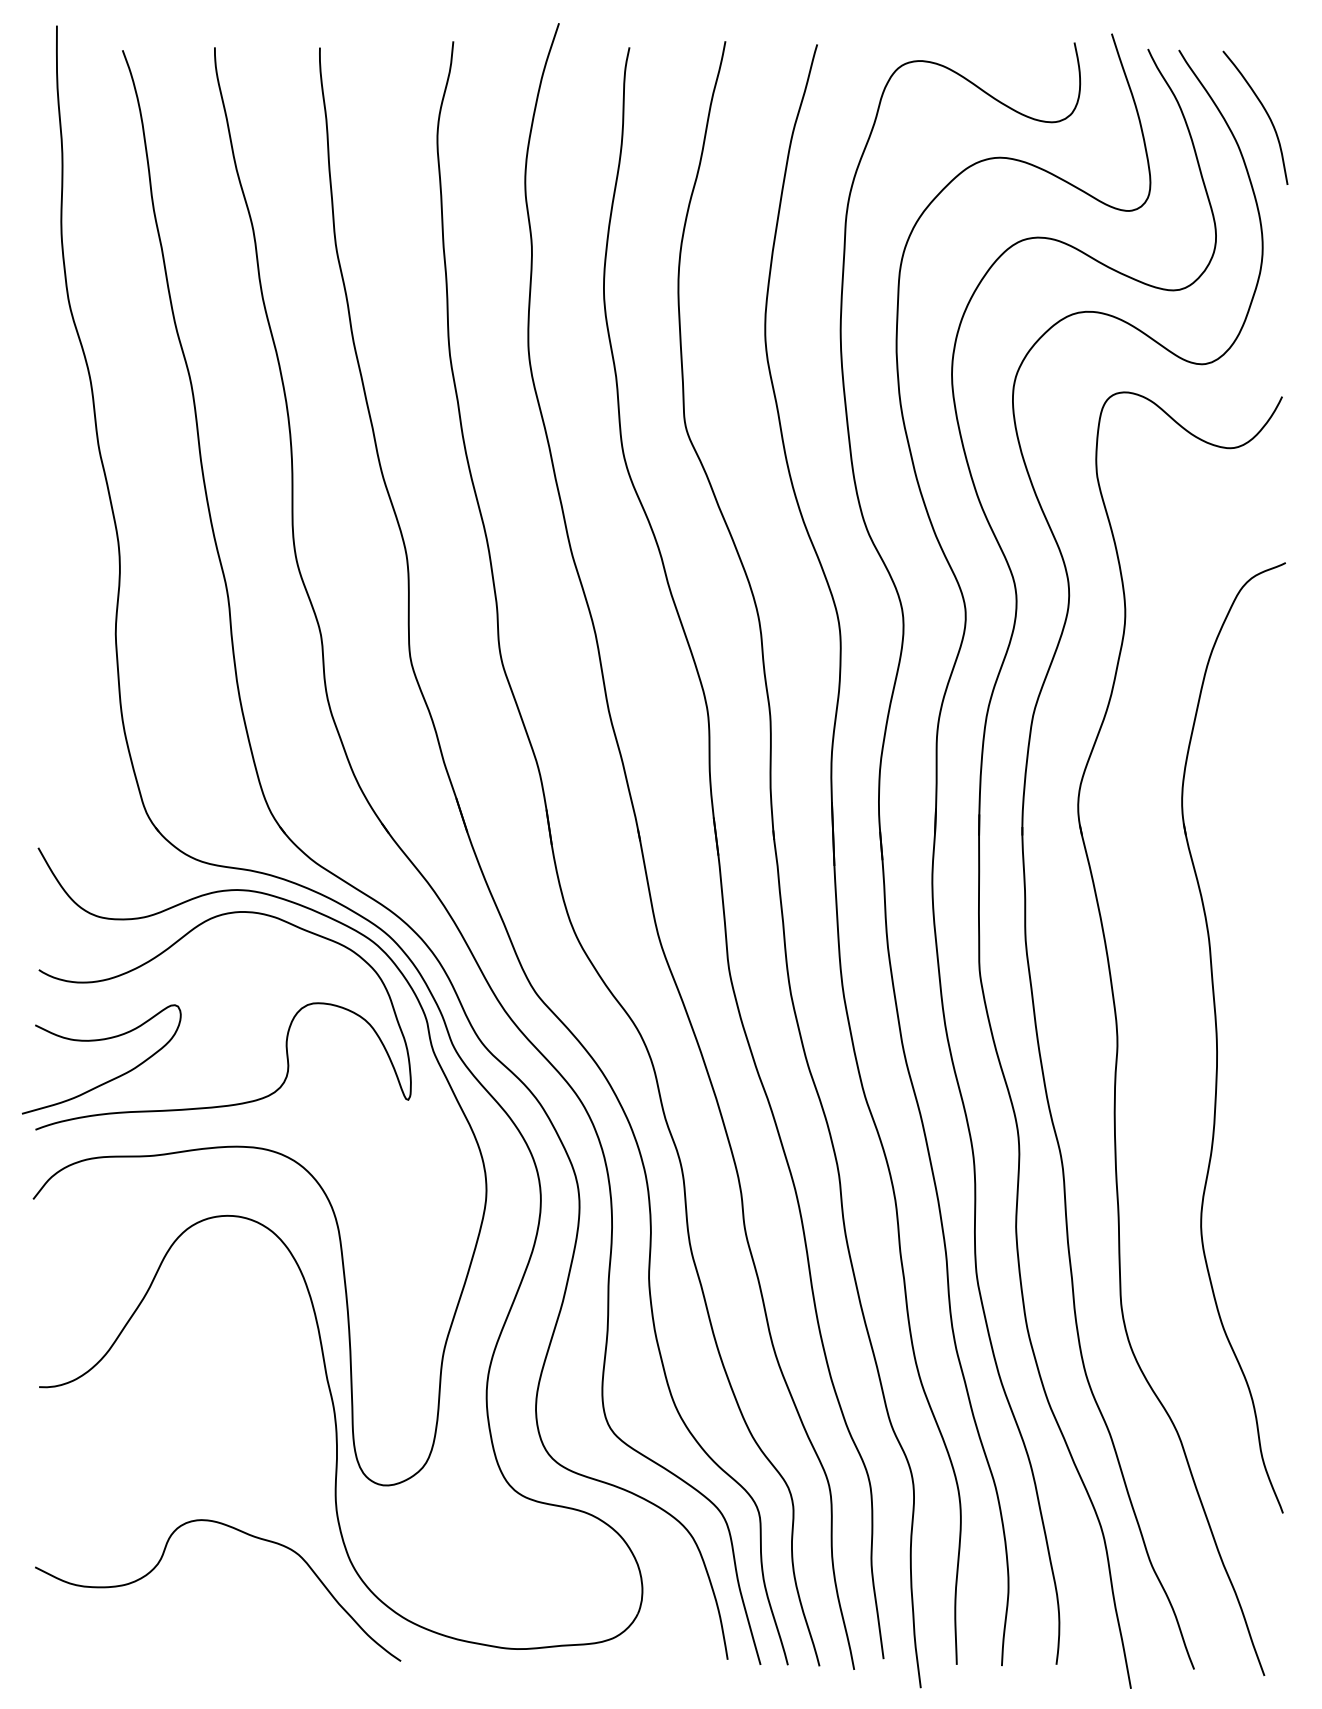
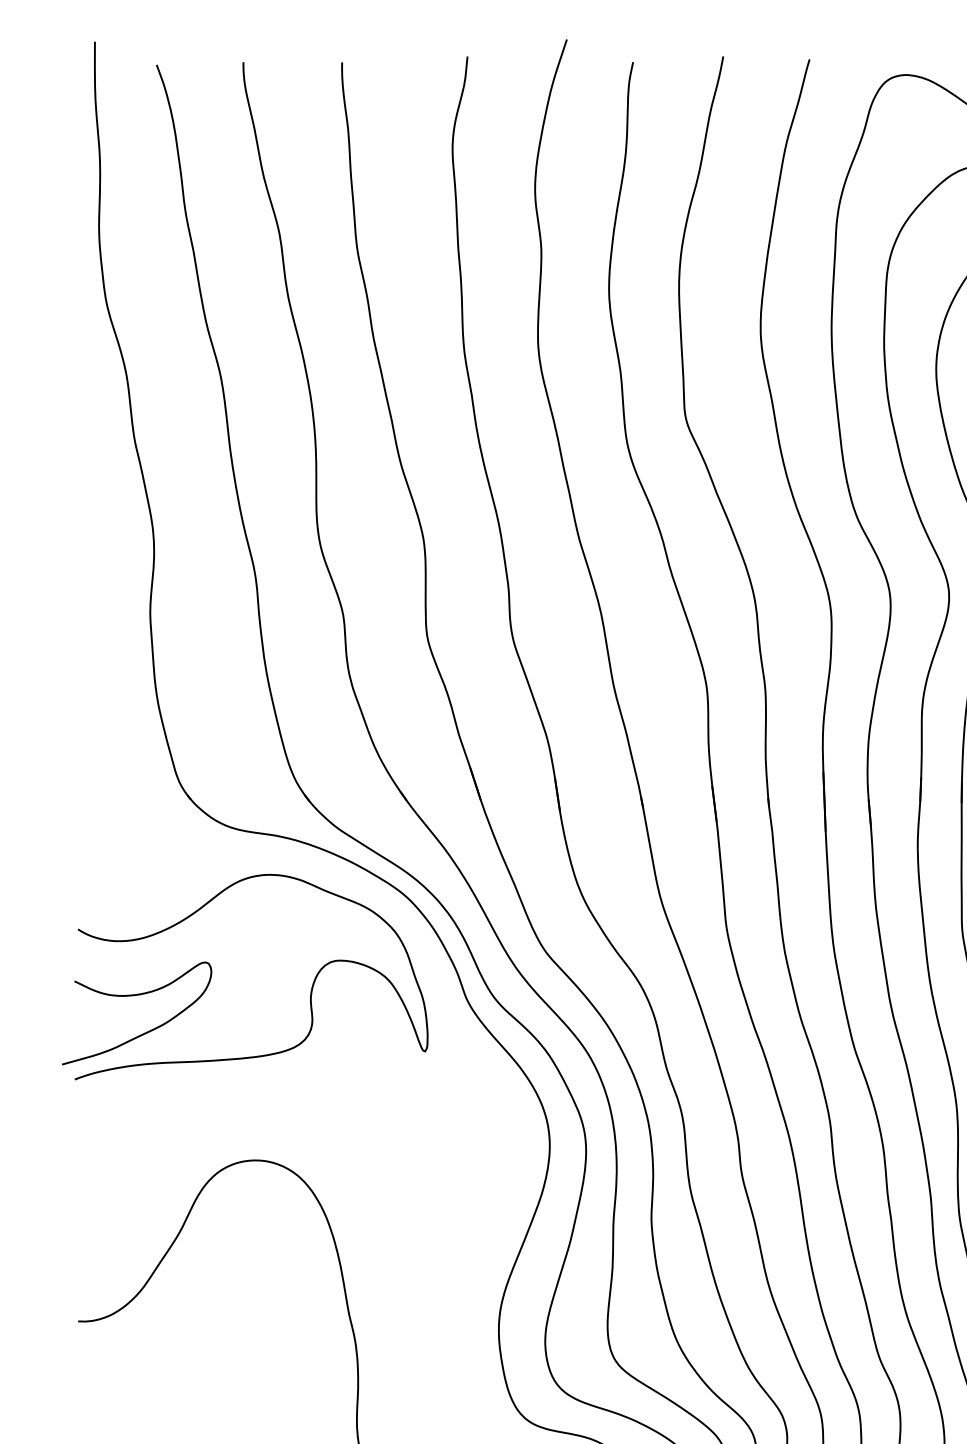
curve: (264, 1150) -> (290, 1099), removed

